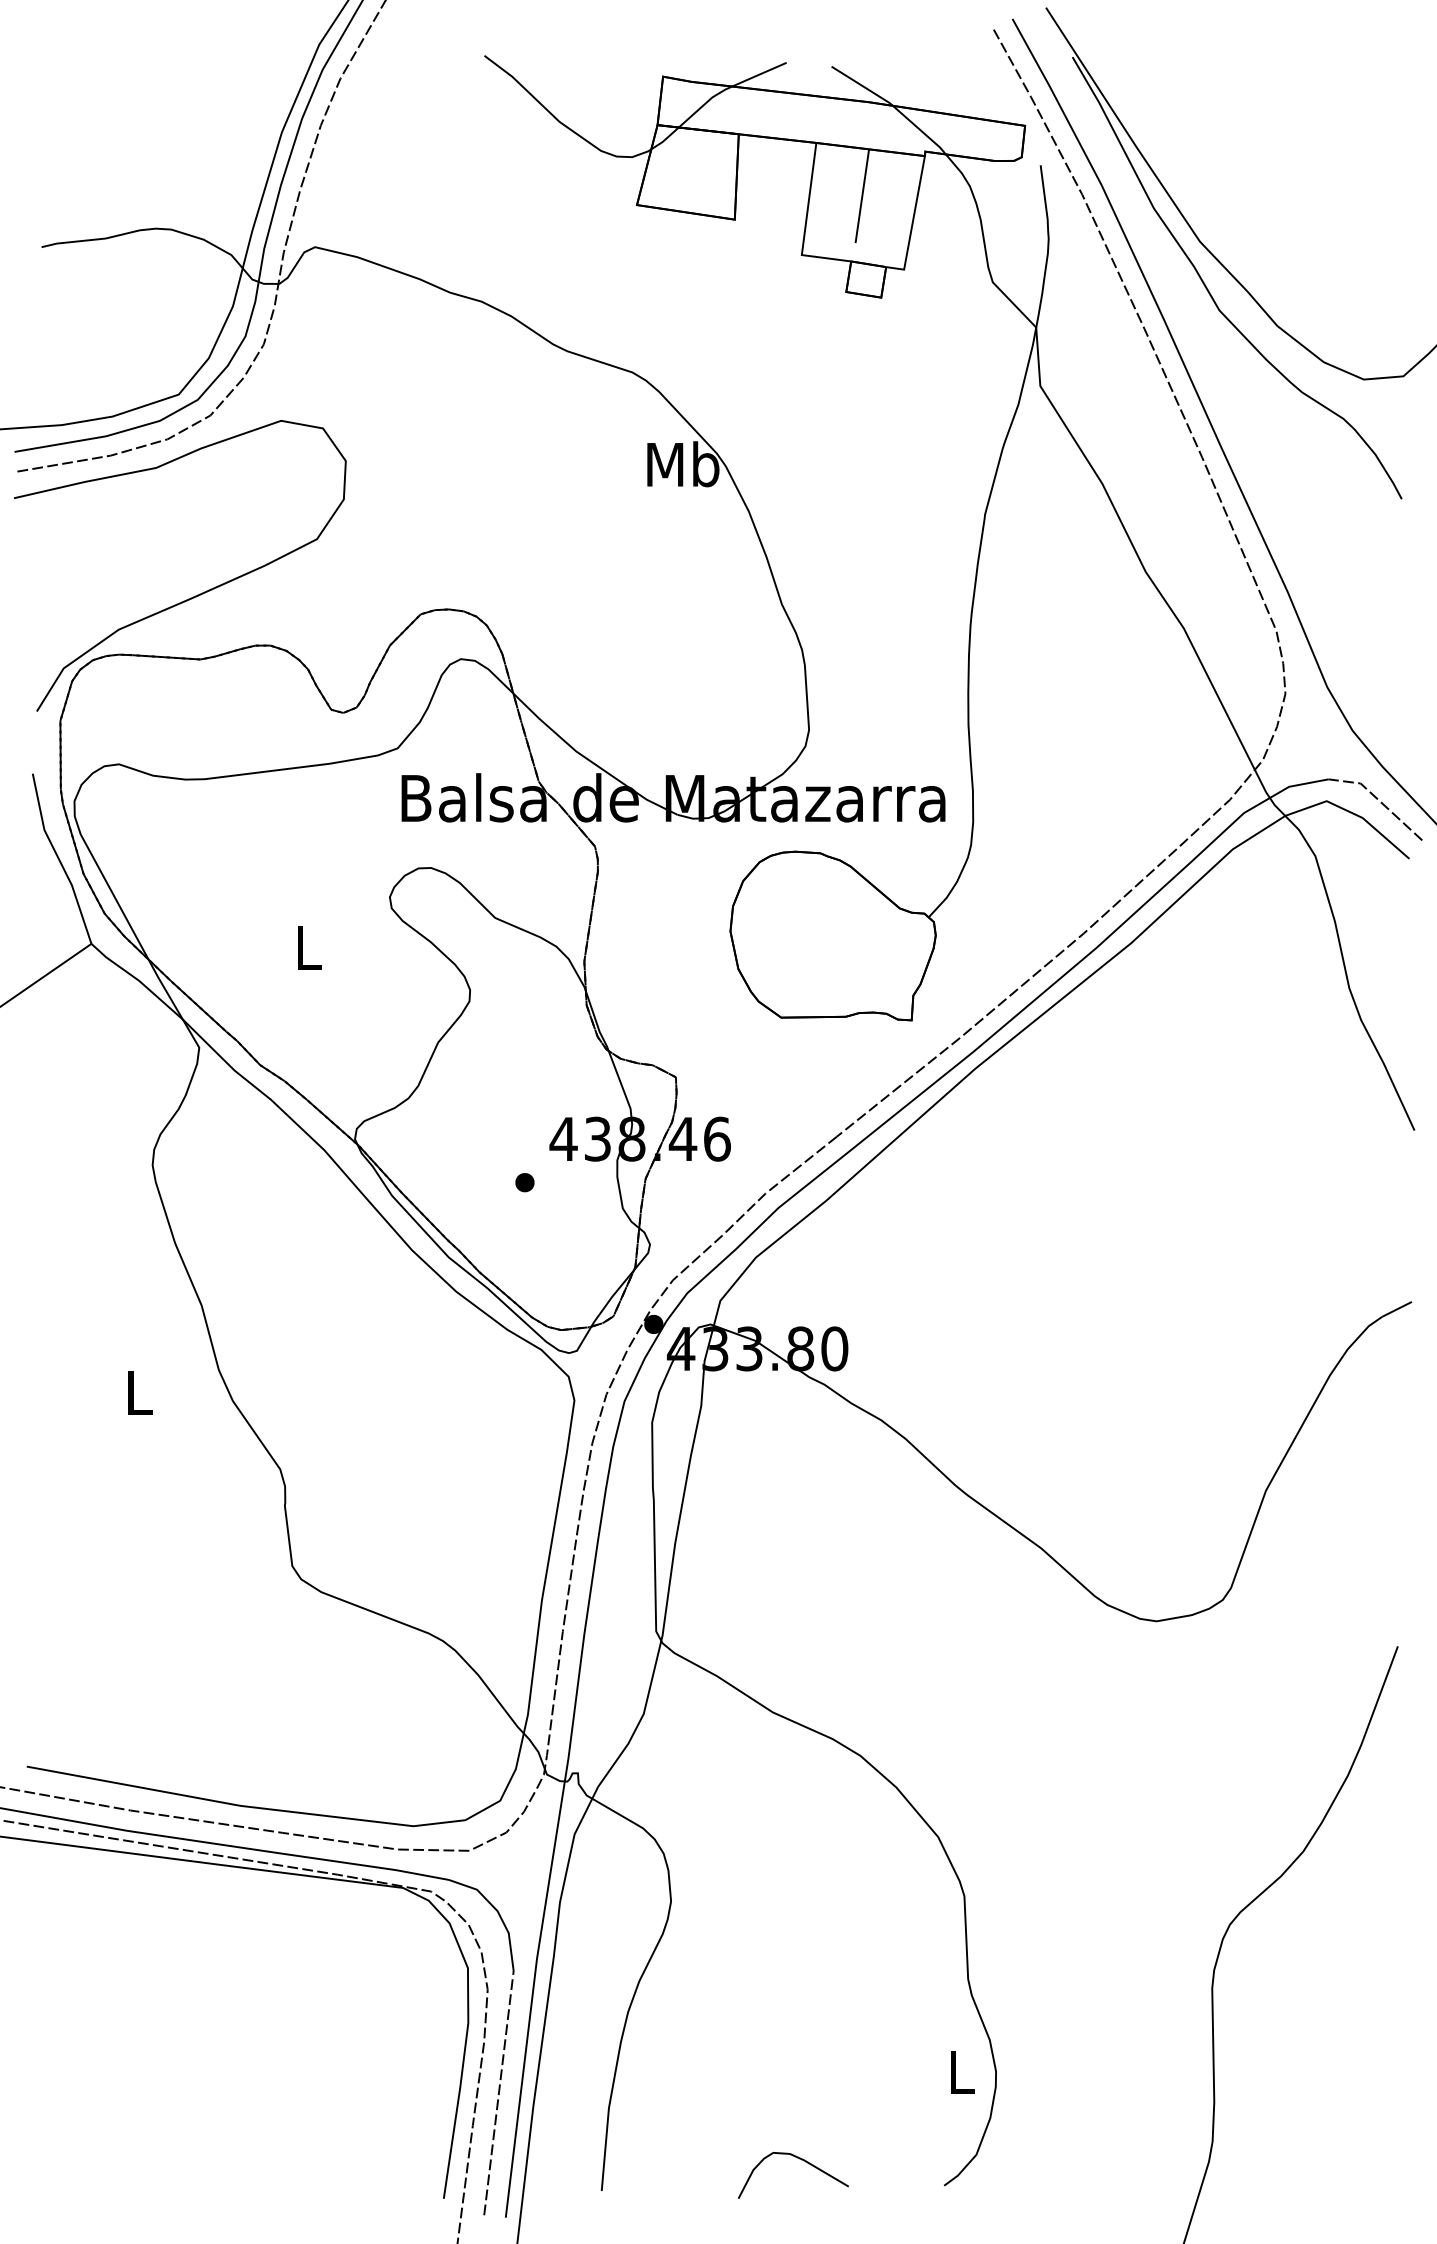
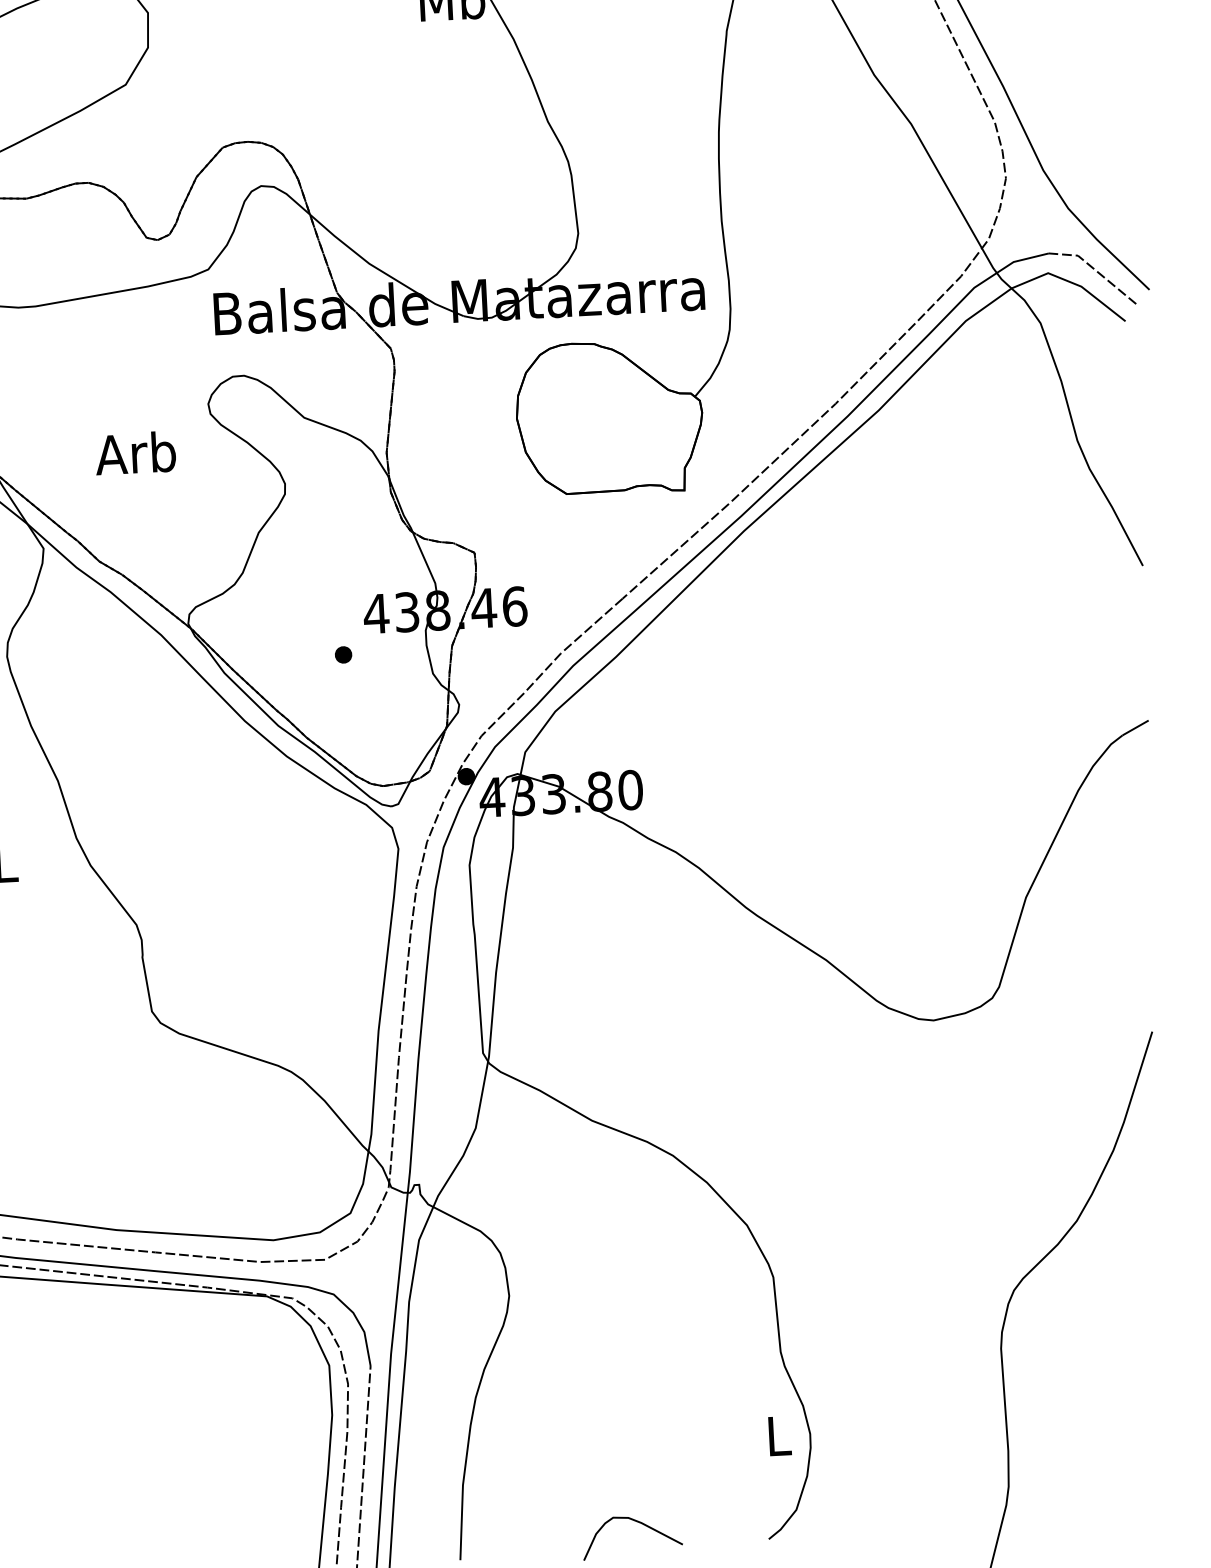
text: (306, 947) -> (135, 453), L -> Arb

